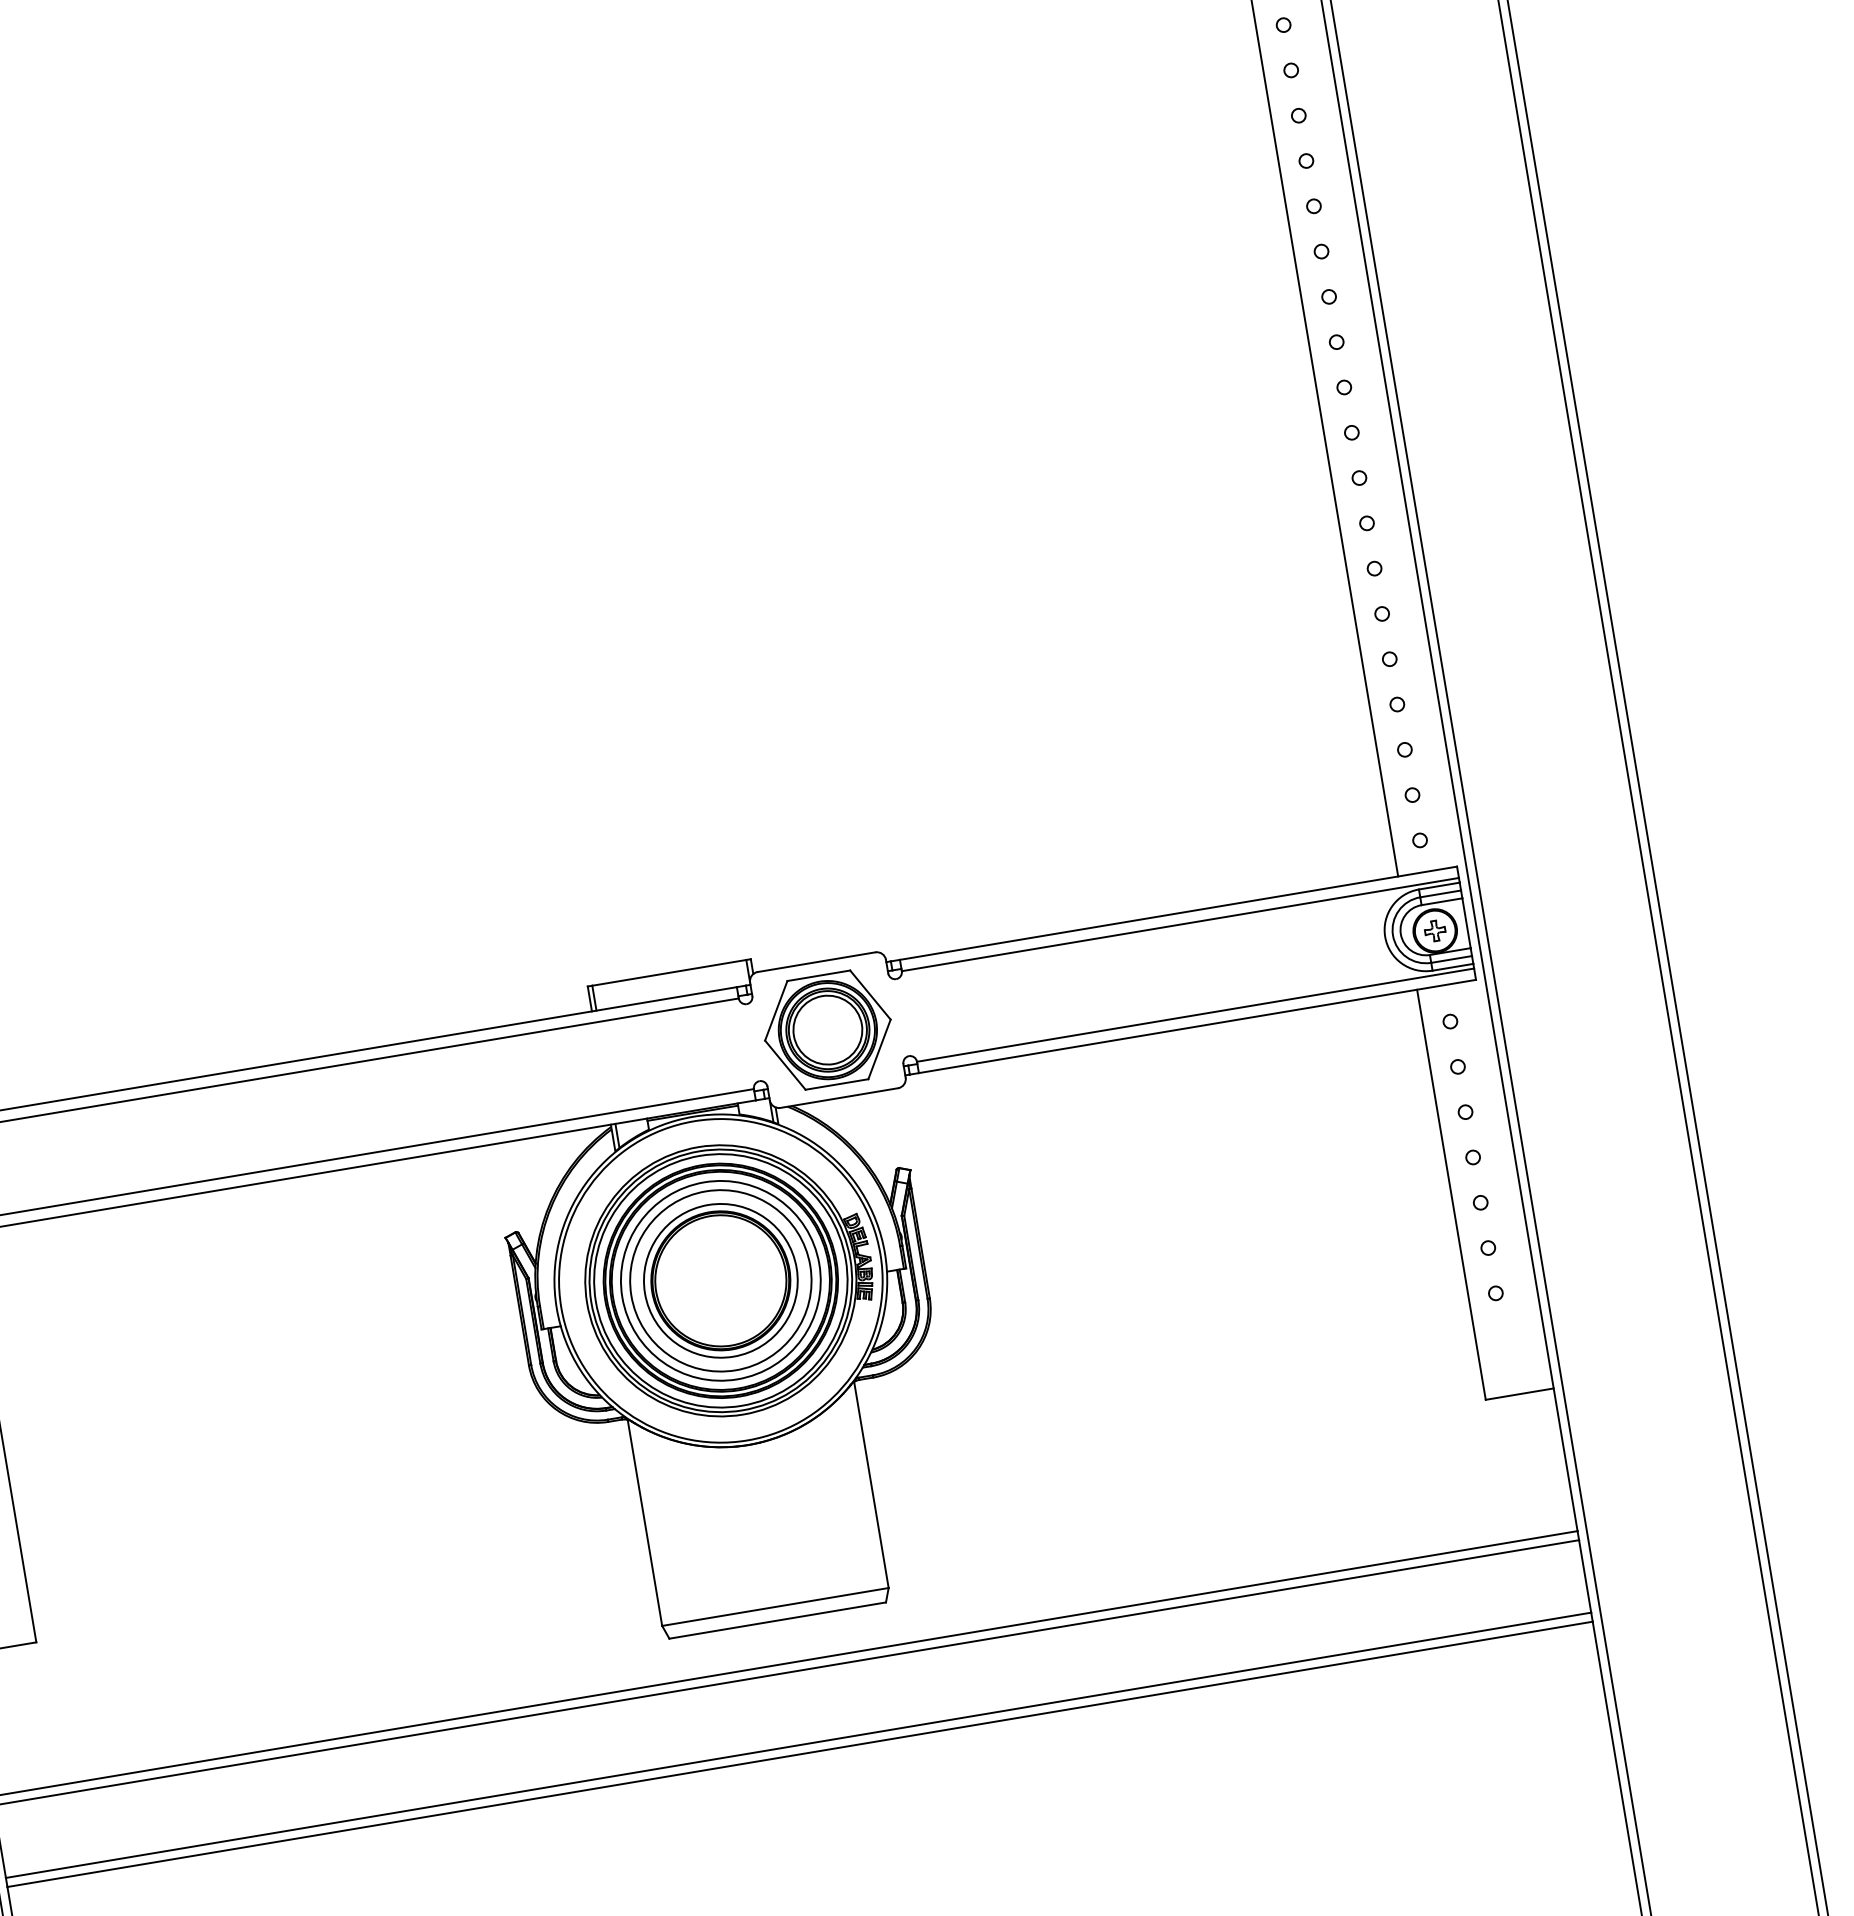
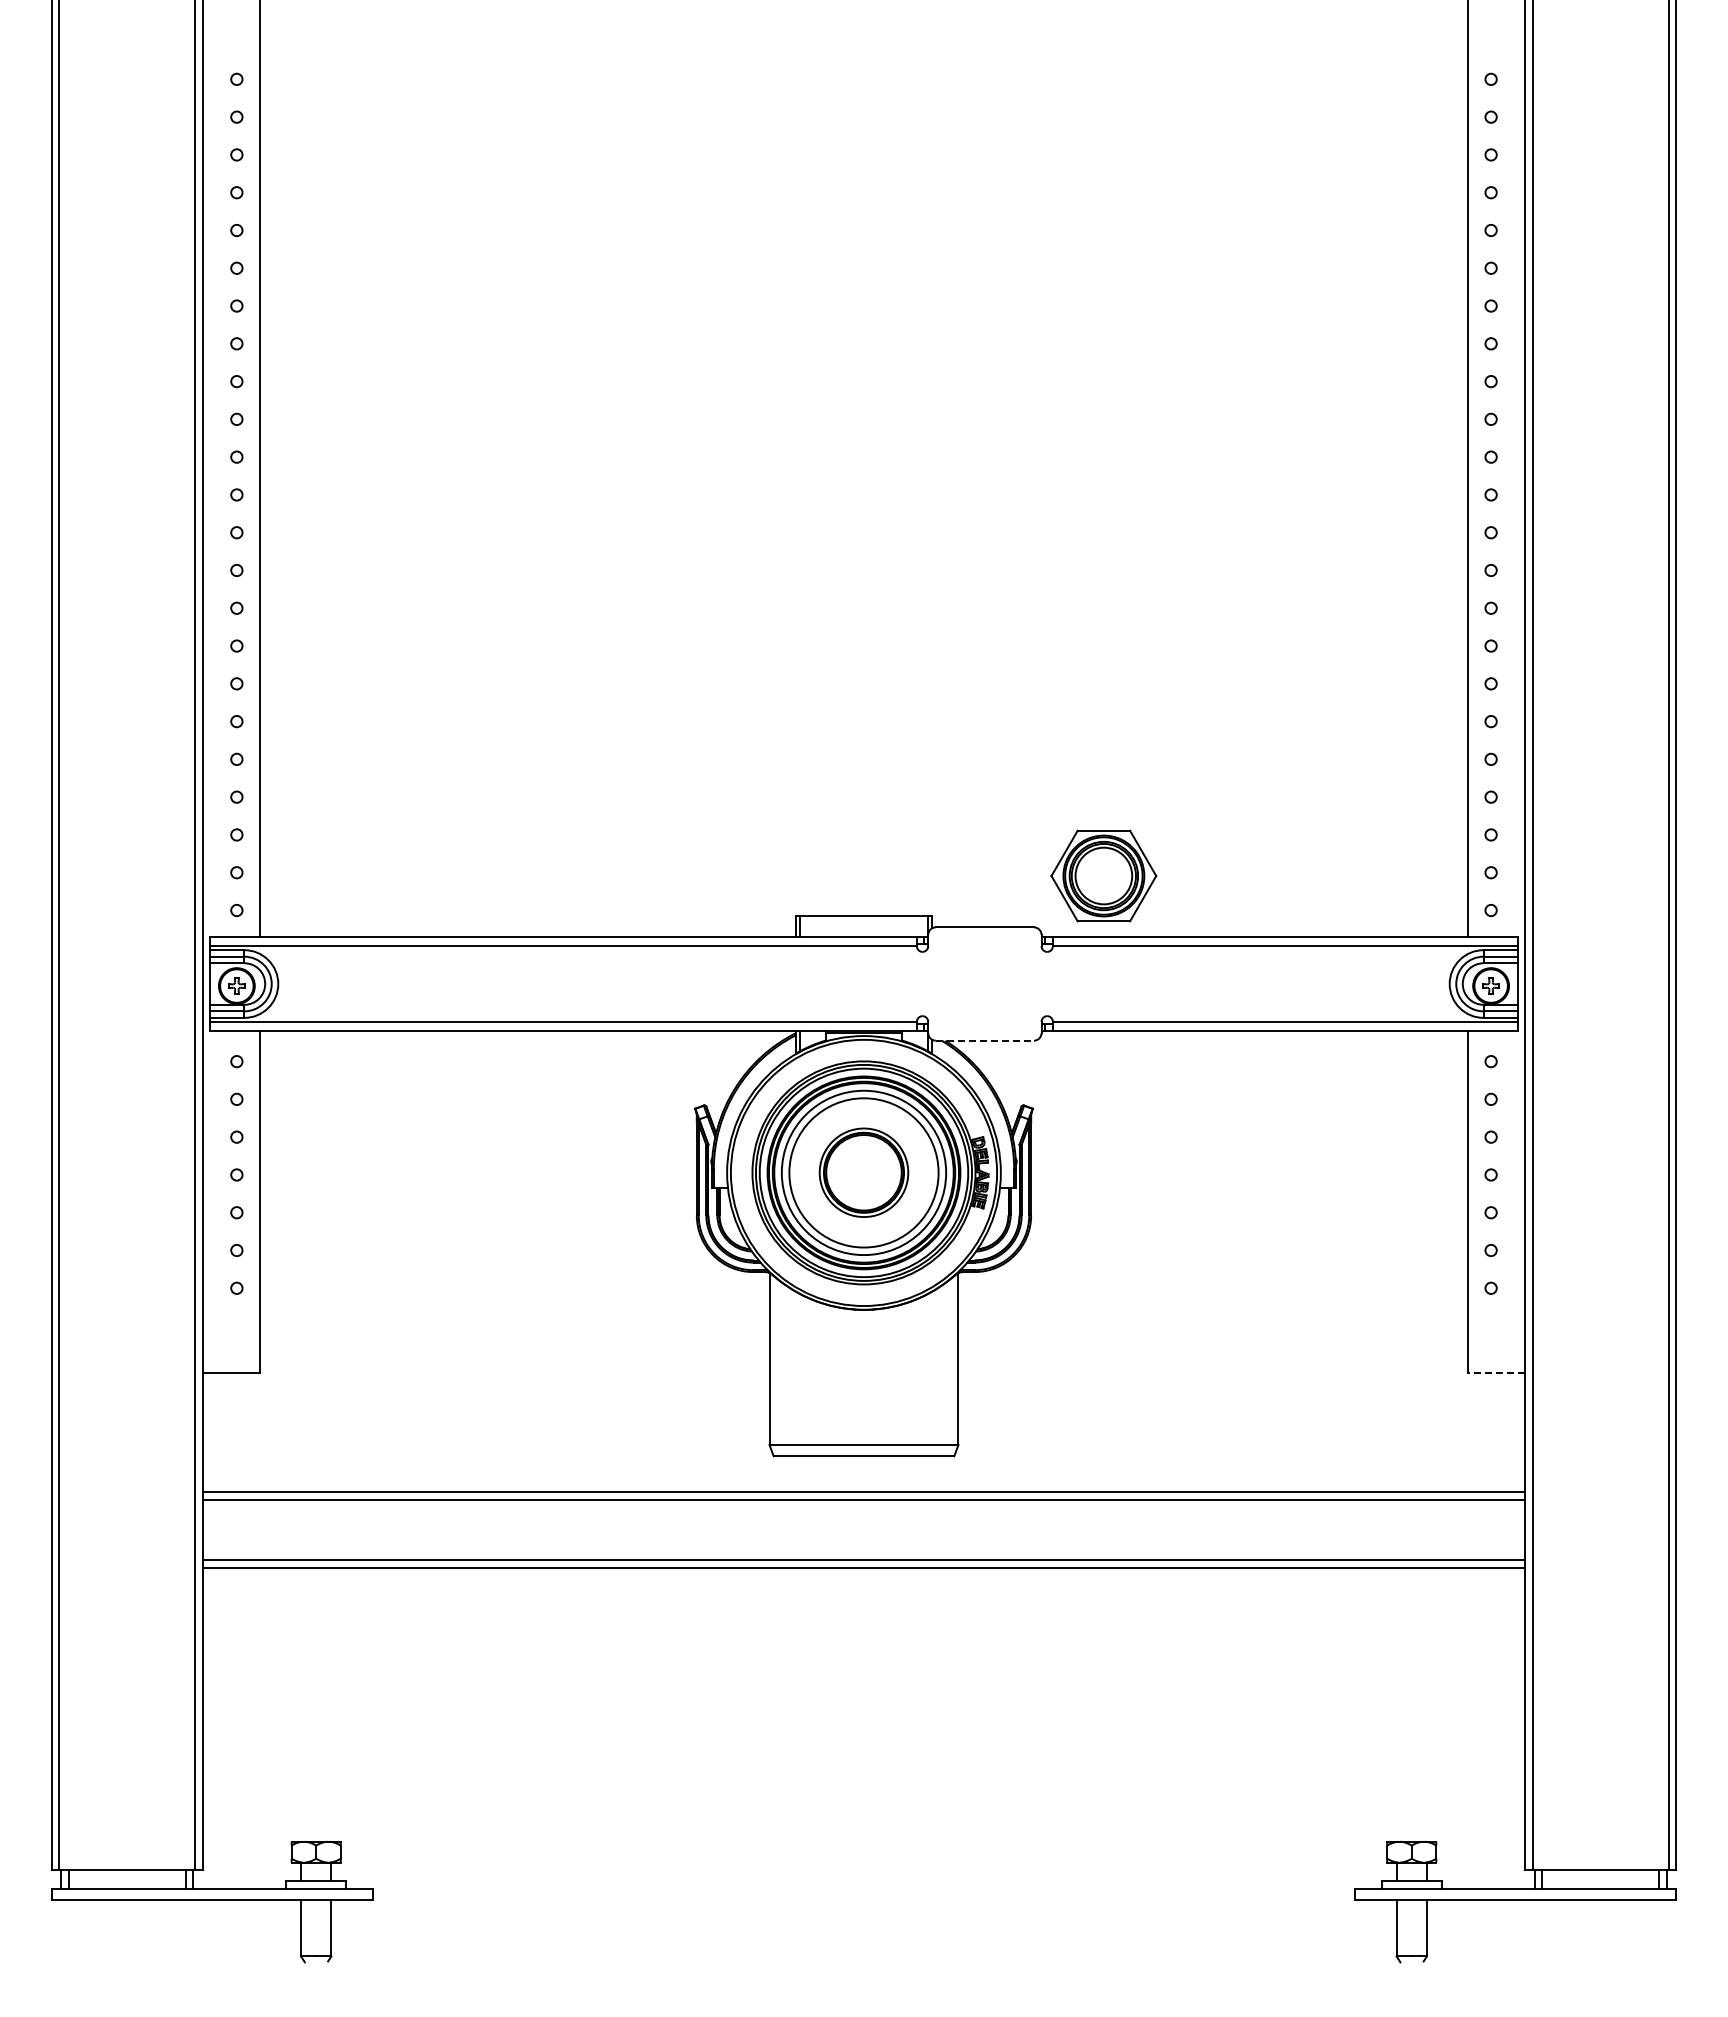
part: (827, 1029) -> (1103, 875), moved
line: (839, 1097) -> (985, 1040), solid -> dashed
part: (720, 1280) -> (863, 1172), size x0.7
line: (1519, 1394) -> (1496, 1373), solid -> dashed

